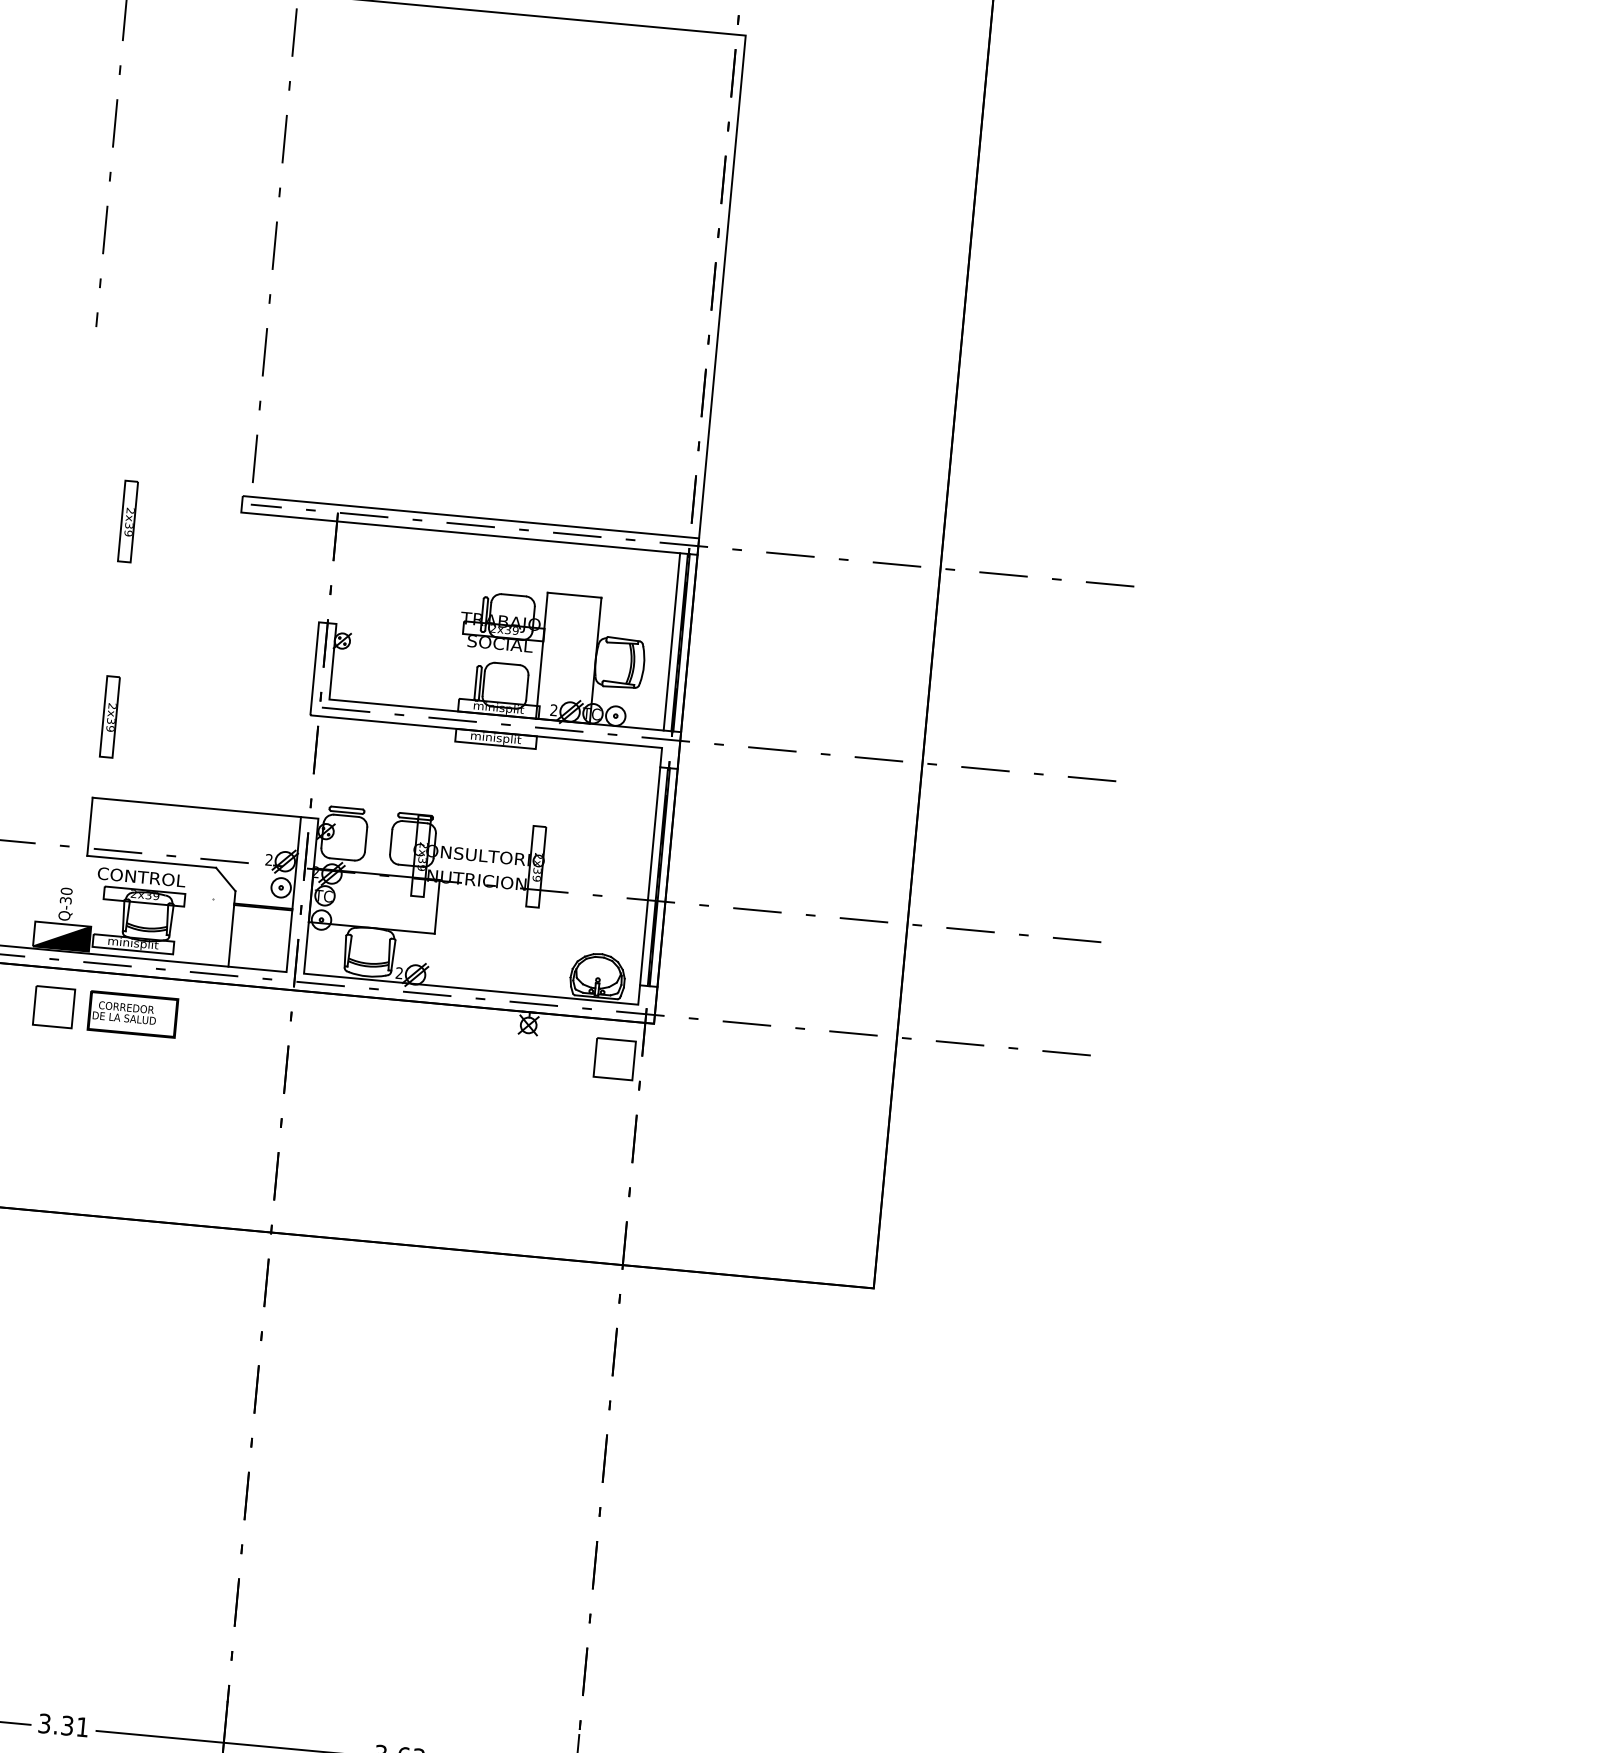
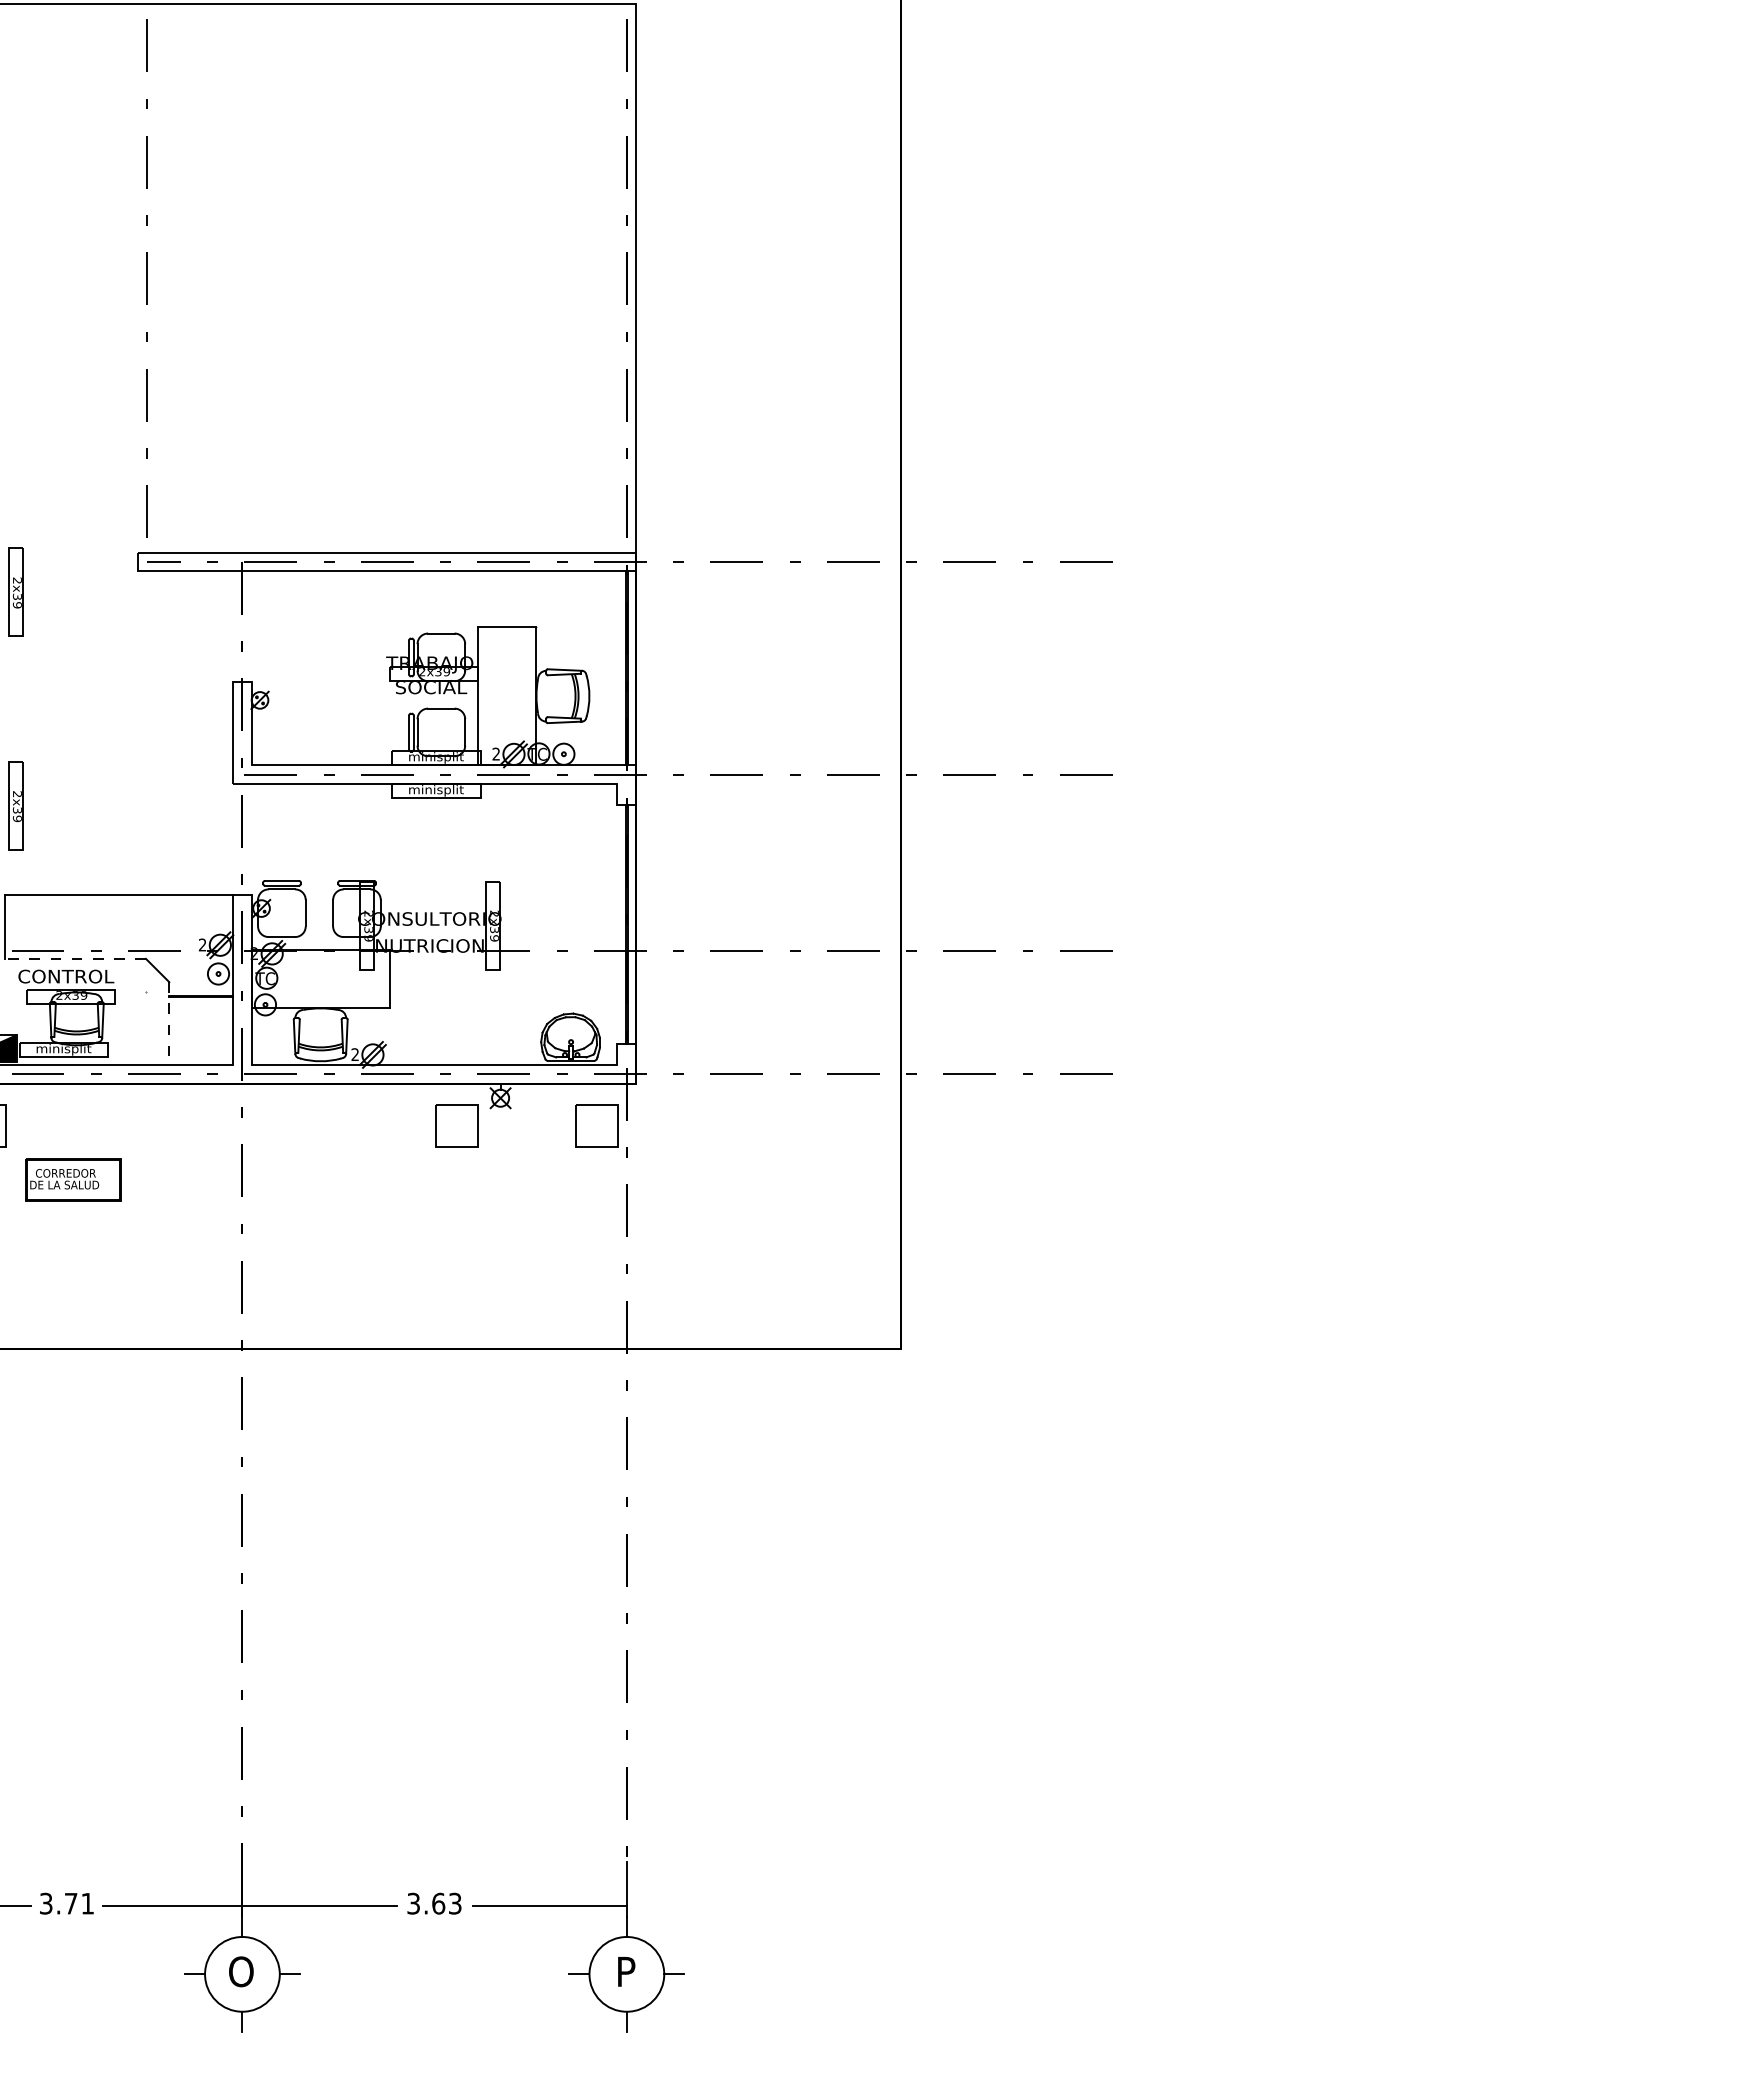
line: (672, 642) -> (617, 668), removed
line: (151, 861) -> (75, 958), solid -> dashed
line: (650, 876) -> (617, 924), removed
line: (232, 928) -> (169, 1023), solid -> dashed
part: (132, 1013) -> (73, 1179), moved
part: (486, 1046) -> (456, 1125), added
text: (66, 1725) -> (70, 1903), 3.31 -> 3.71

